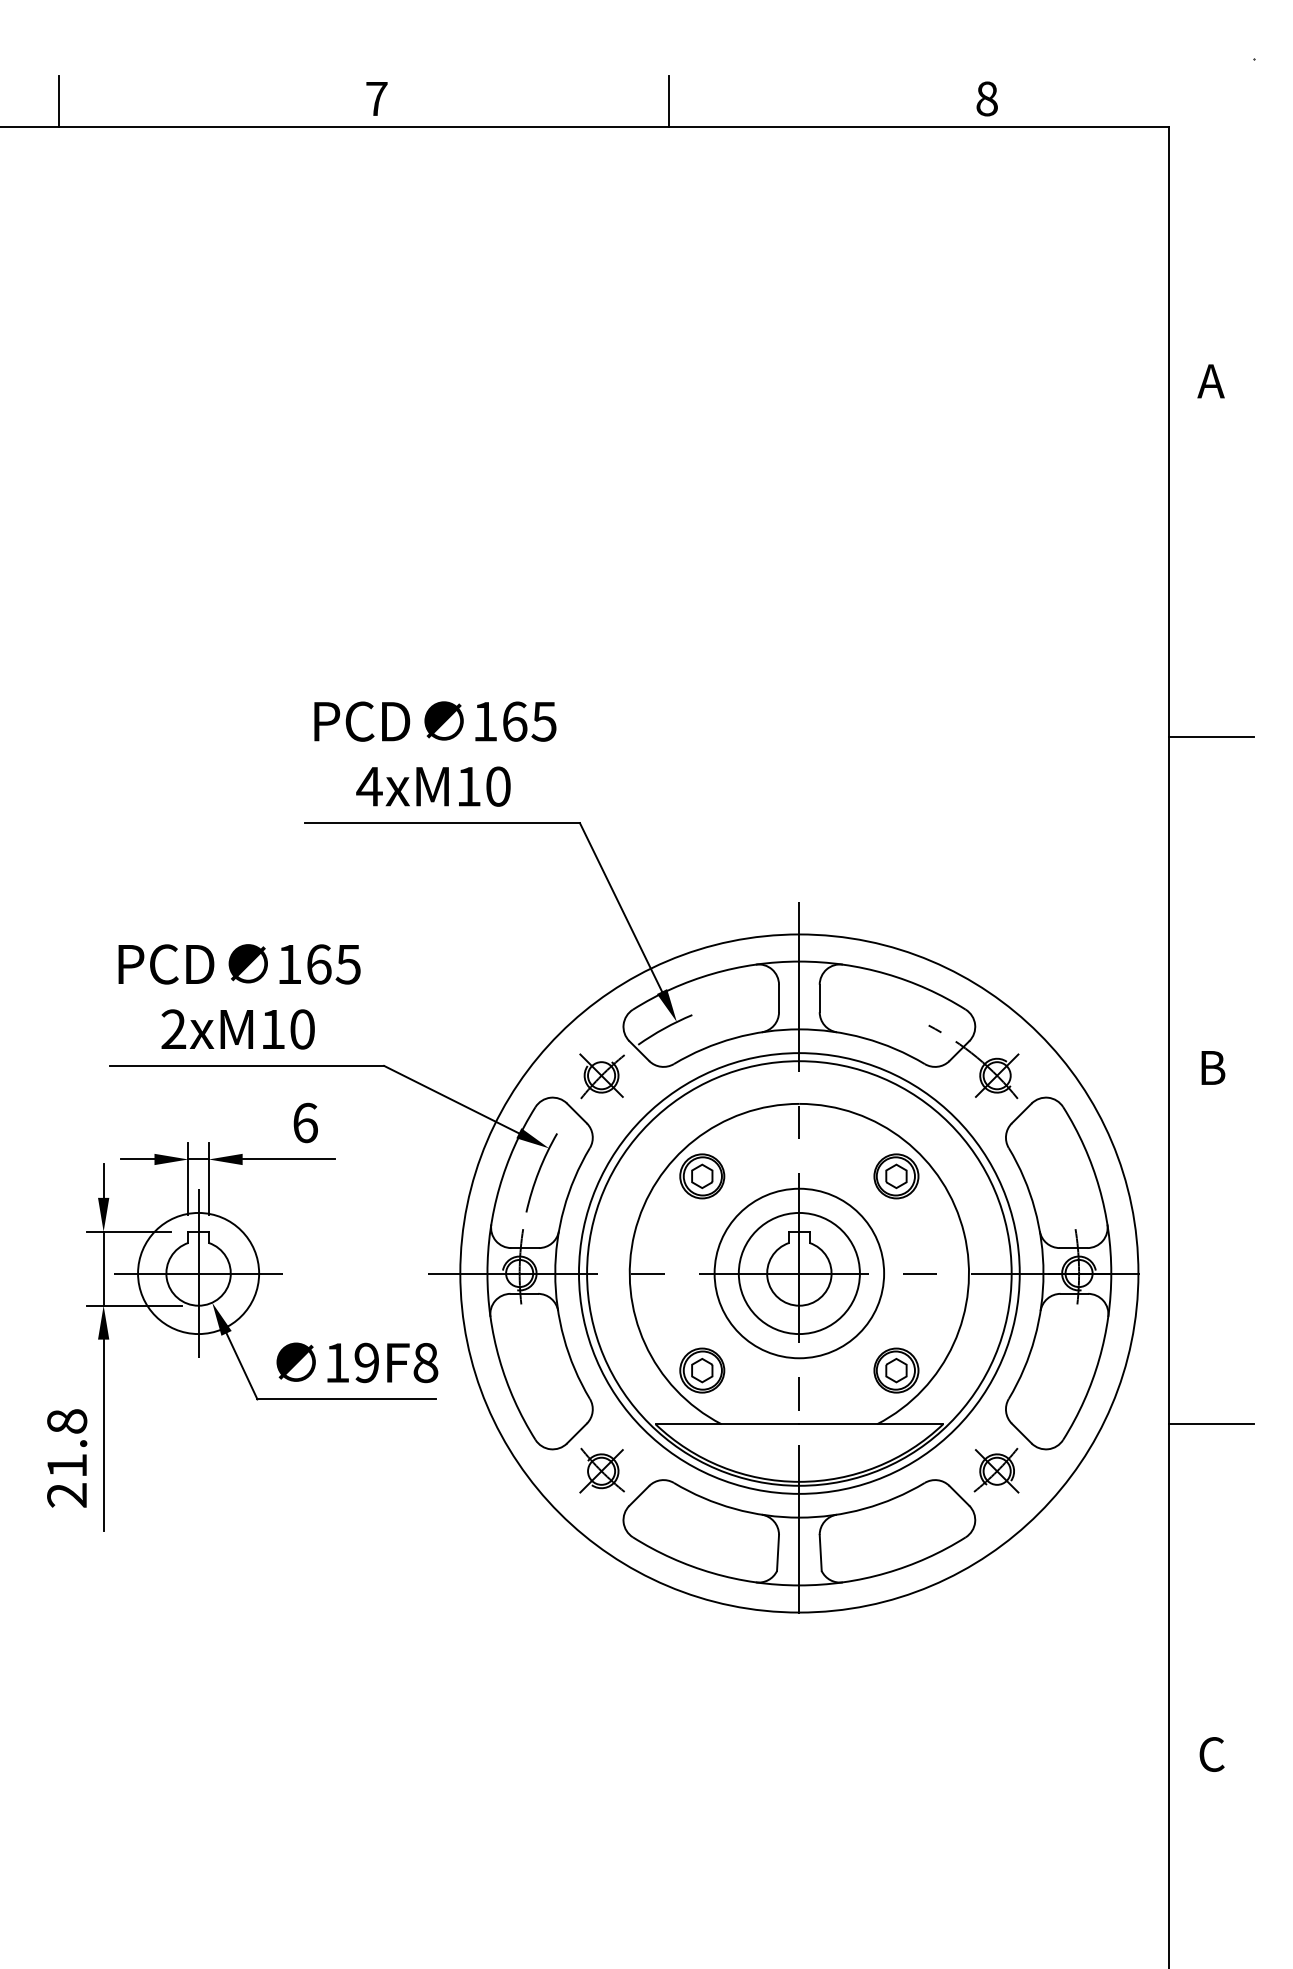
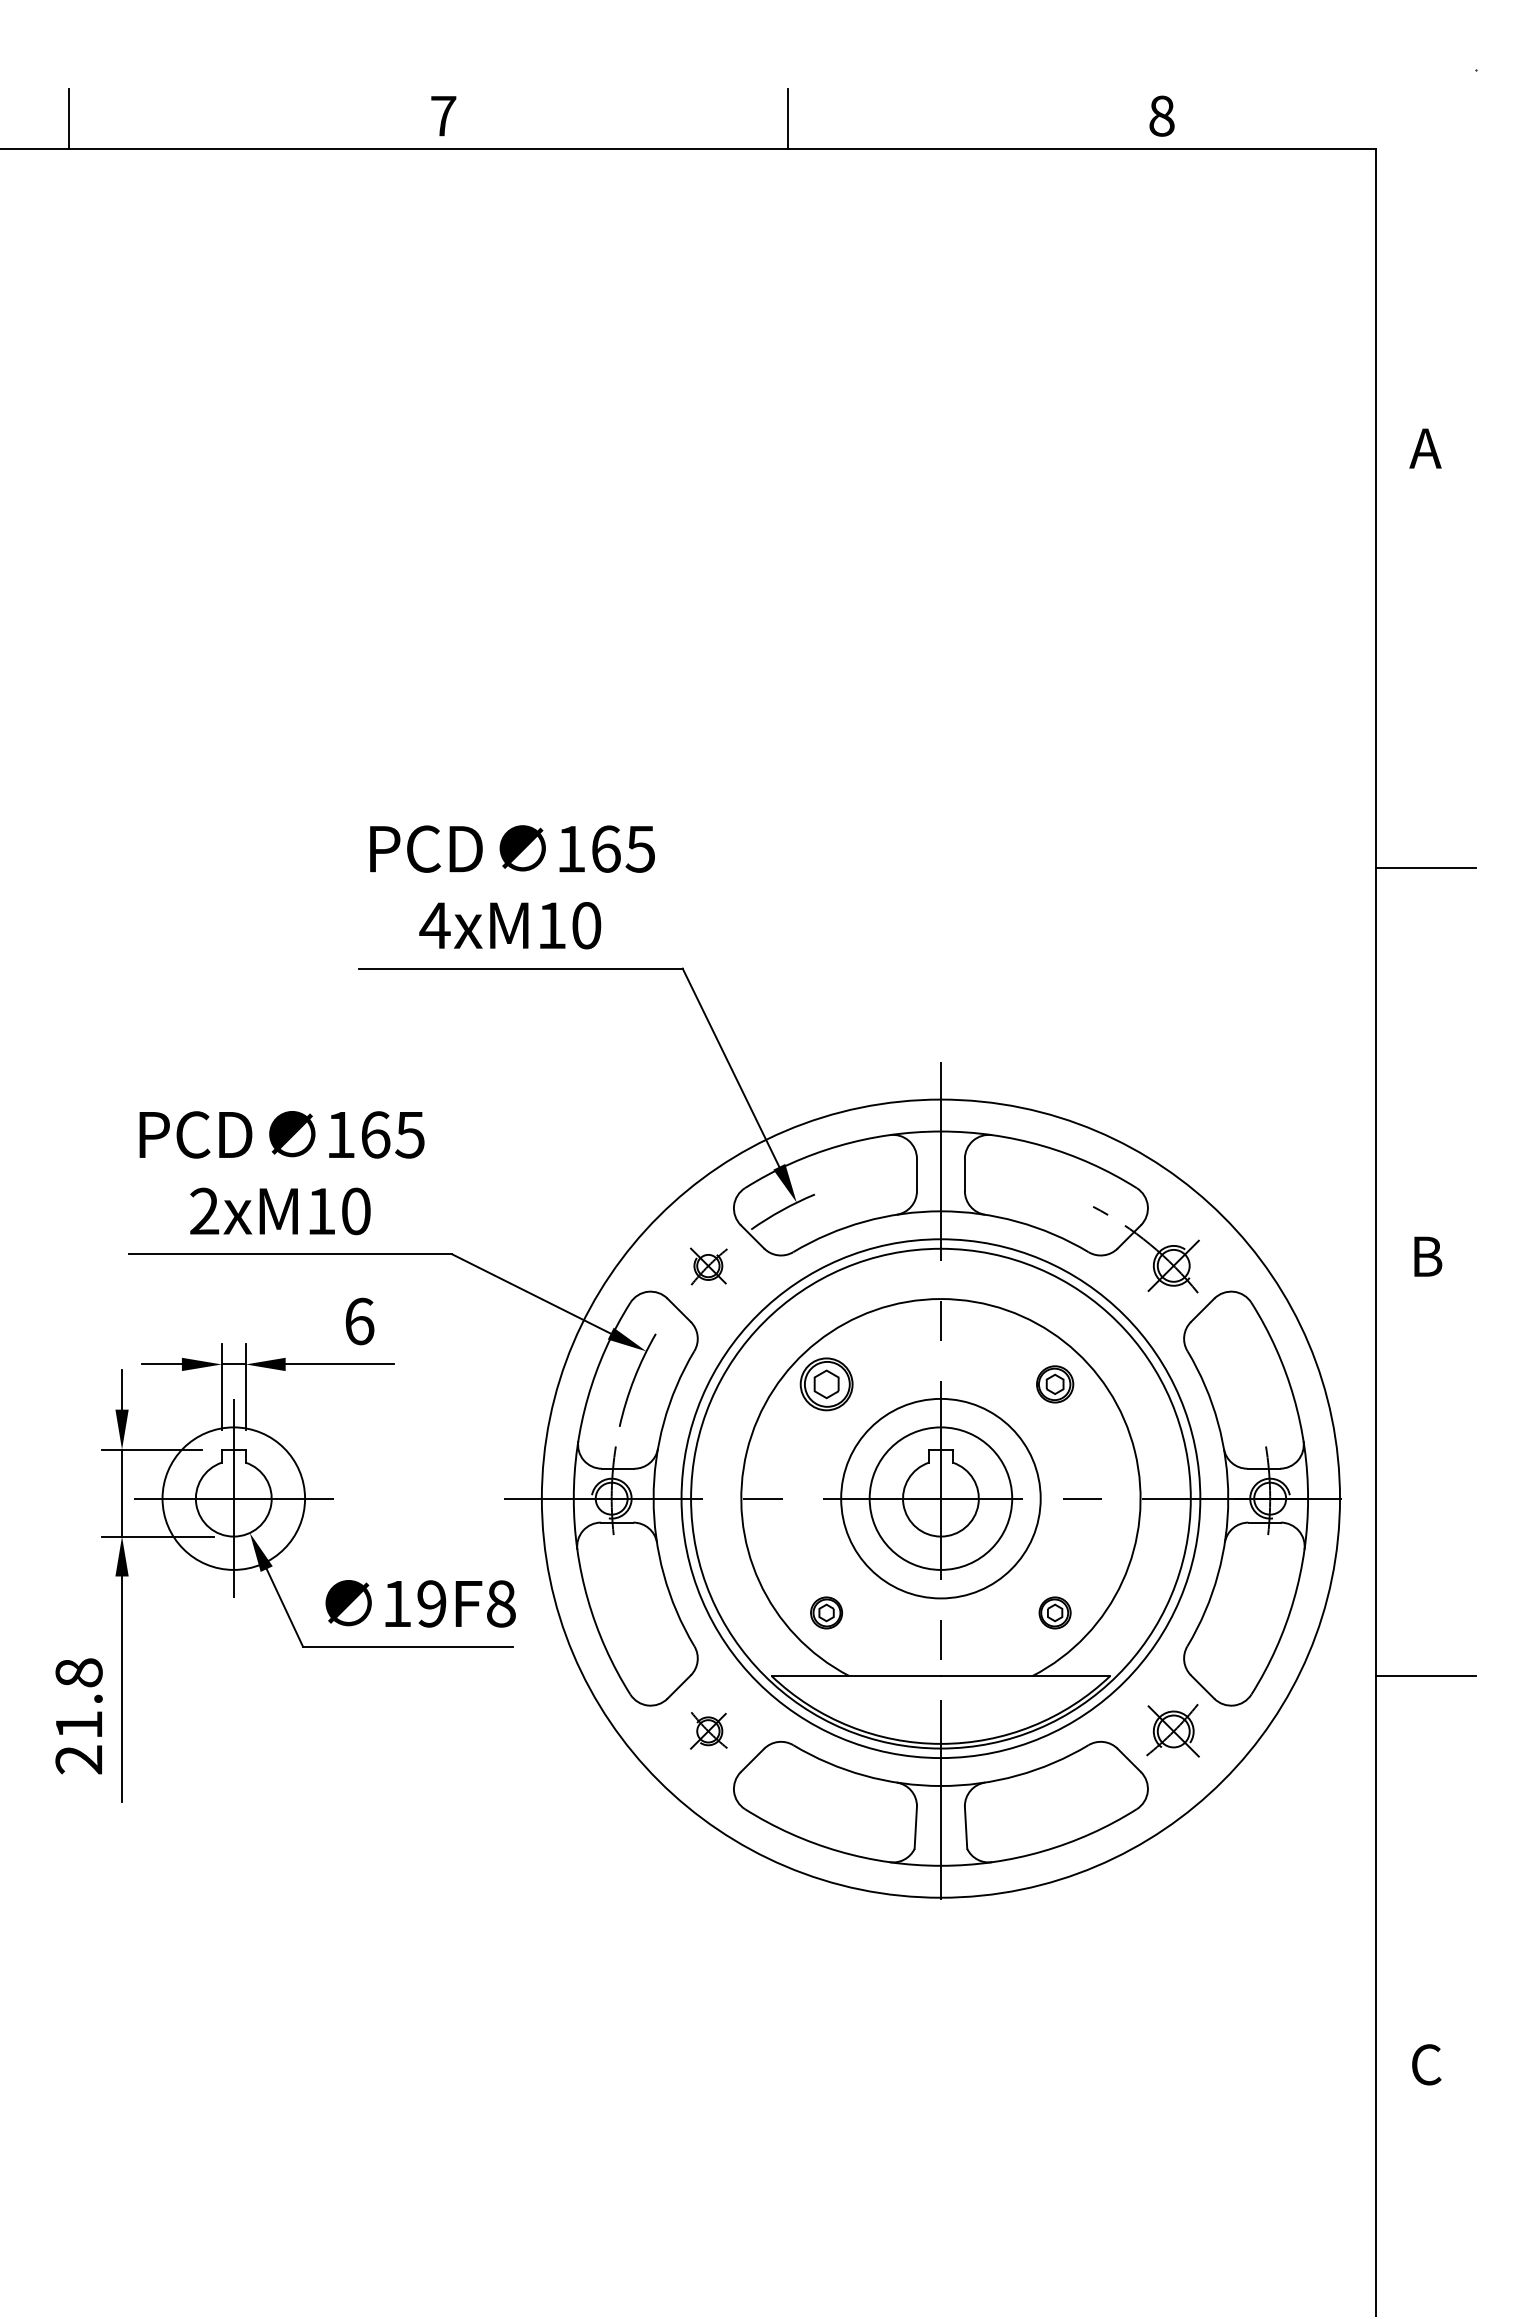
part: (601, 1076) -> (708, 1266), size x0.7
part: (895, 1176) -> (1054, 1384), size x0.7
part: (702, 1370) -> (826, 1612), size x0.6
part: (895, 1370) -> (1054, 1612), size x0.6
part: (601, 1470) -> (708, 1730), size x0.7

